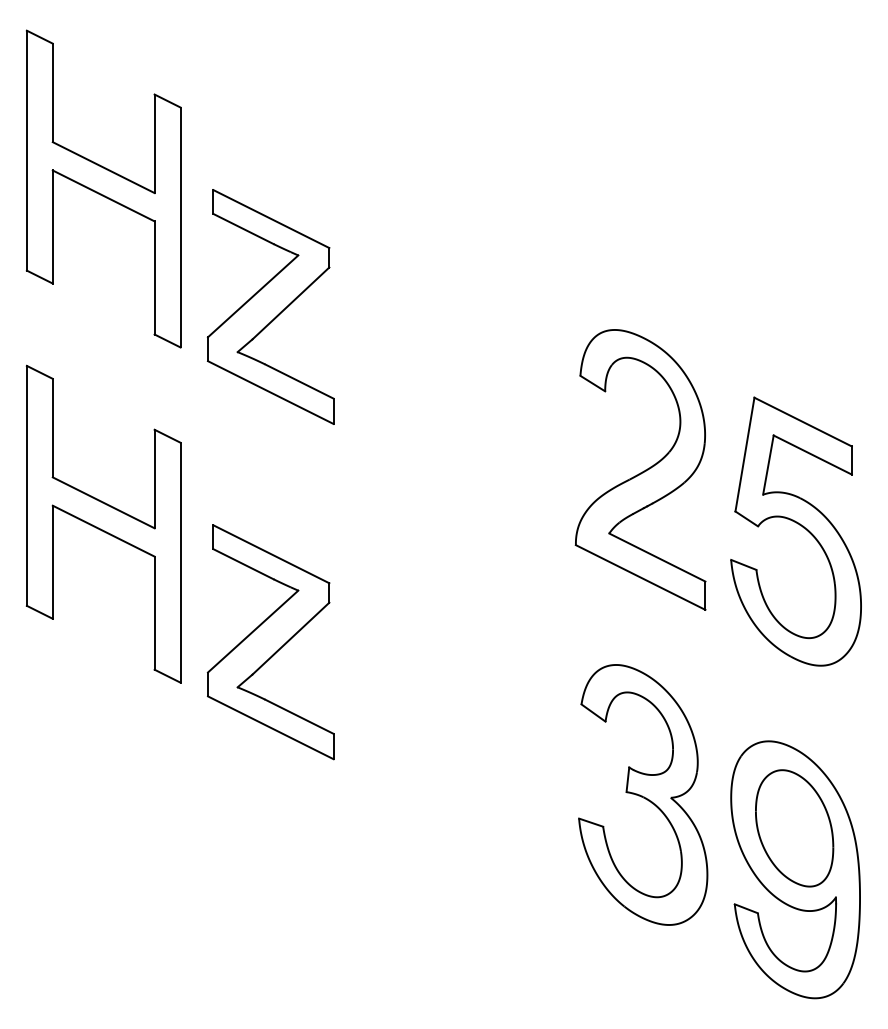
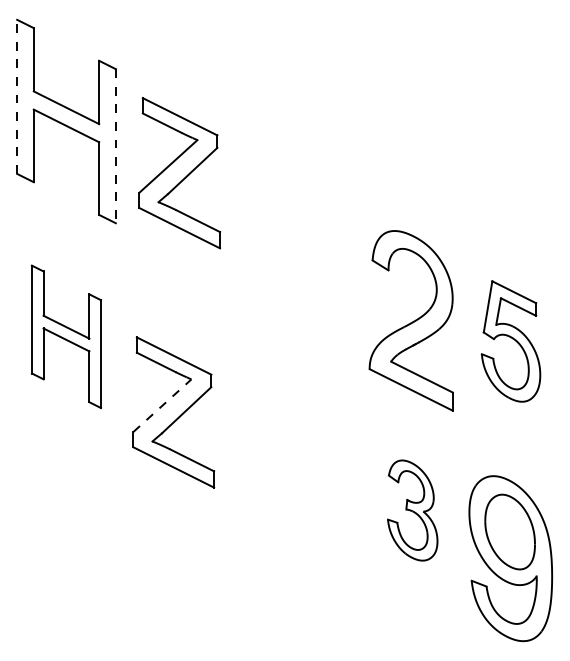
line: (27, 150) -> (17, 96), solid -> dashed
line: (180, 227) -> (115, 146), solid -> dashed
part: (270, 307) -> (179, 173), moved
part: (639, 469) -> (410, 320), moved
part: (103, 523) -> (66, 336), size x0.7
part: (795, 531) -> (510, 341), size x0.7
line: (253, 631) -> (162, 405), solid -> dashed
part: (642, 794) -> (412, 510), size x0.6

